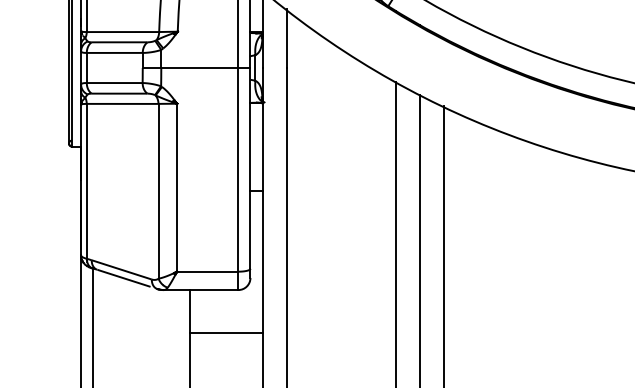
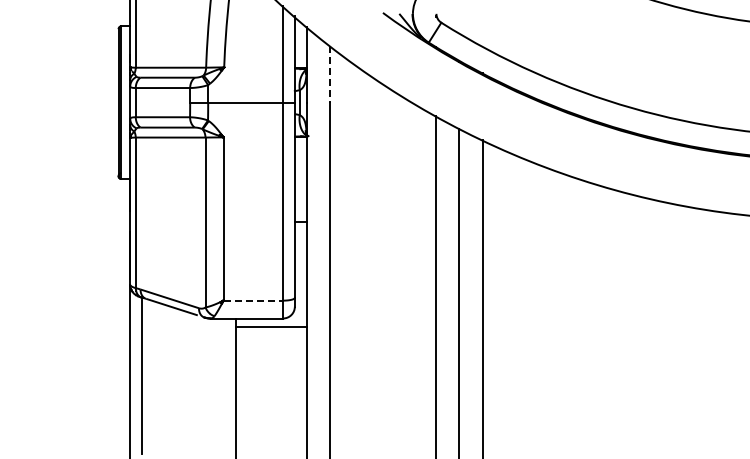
line: (287, 39) -> (330, 74), solid -> dashed
line: (207, 271) -> (253, 300), solid -> dashed
line: (226, 333) -> (271, 327), moved

